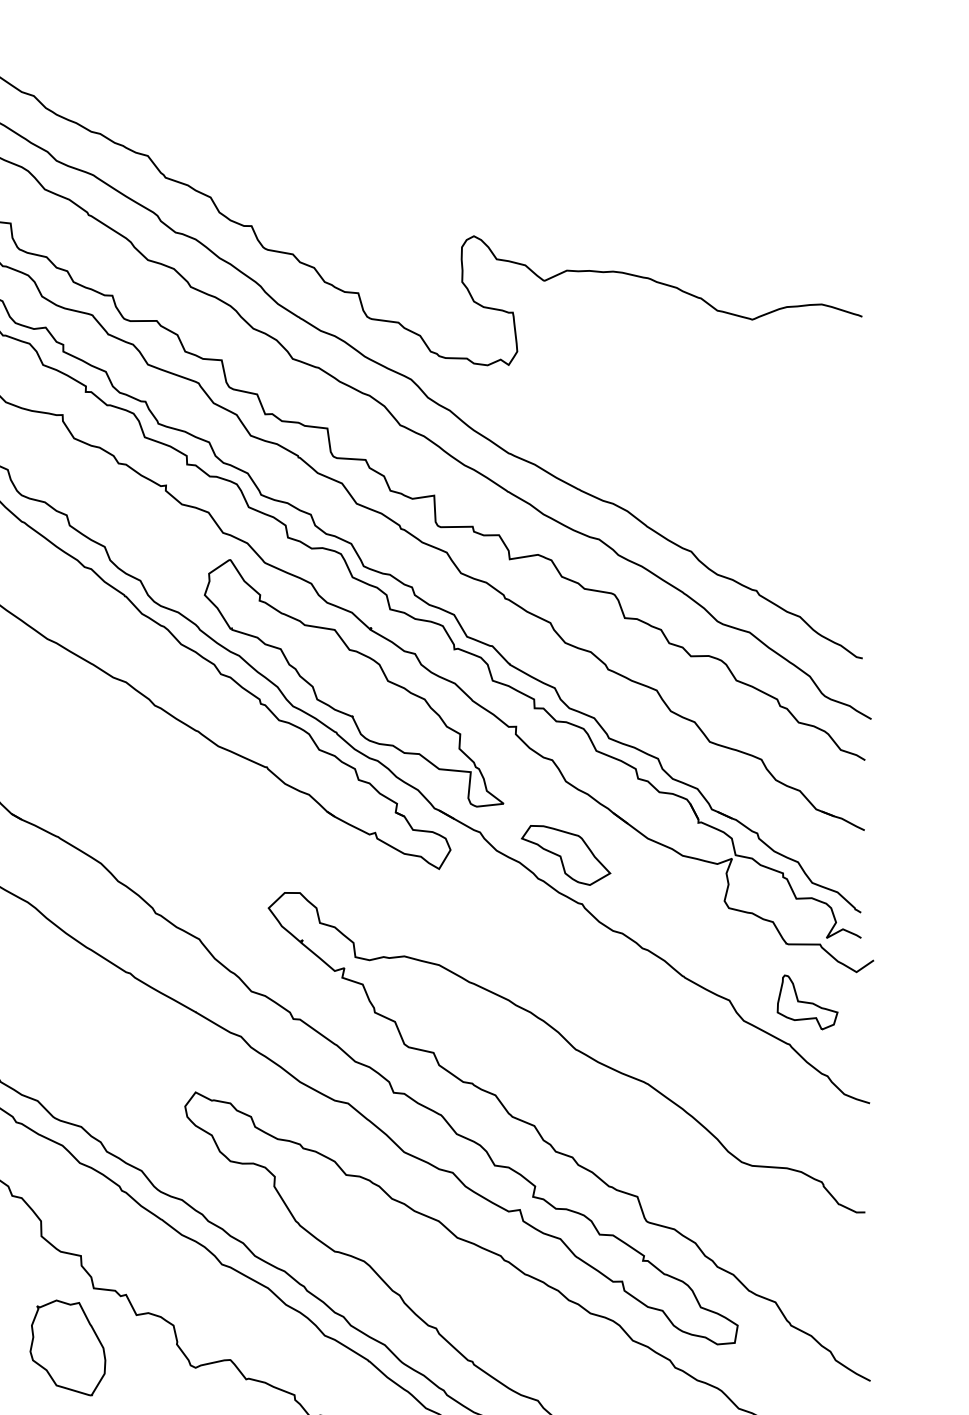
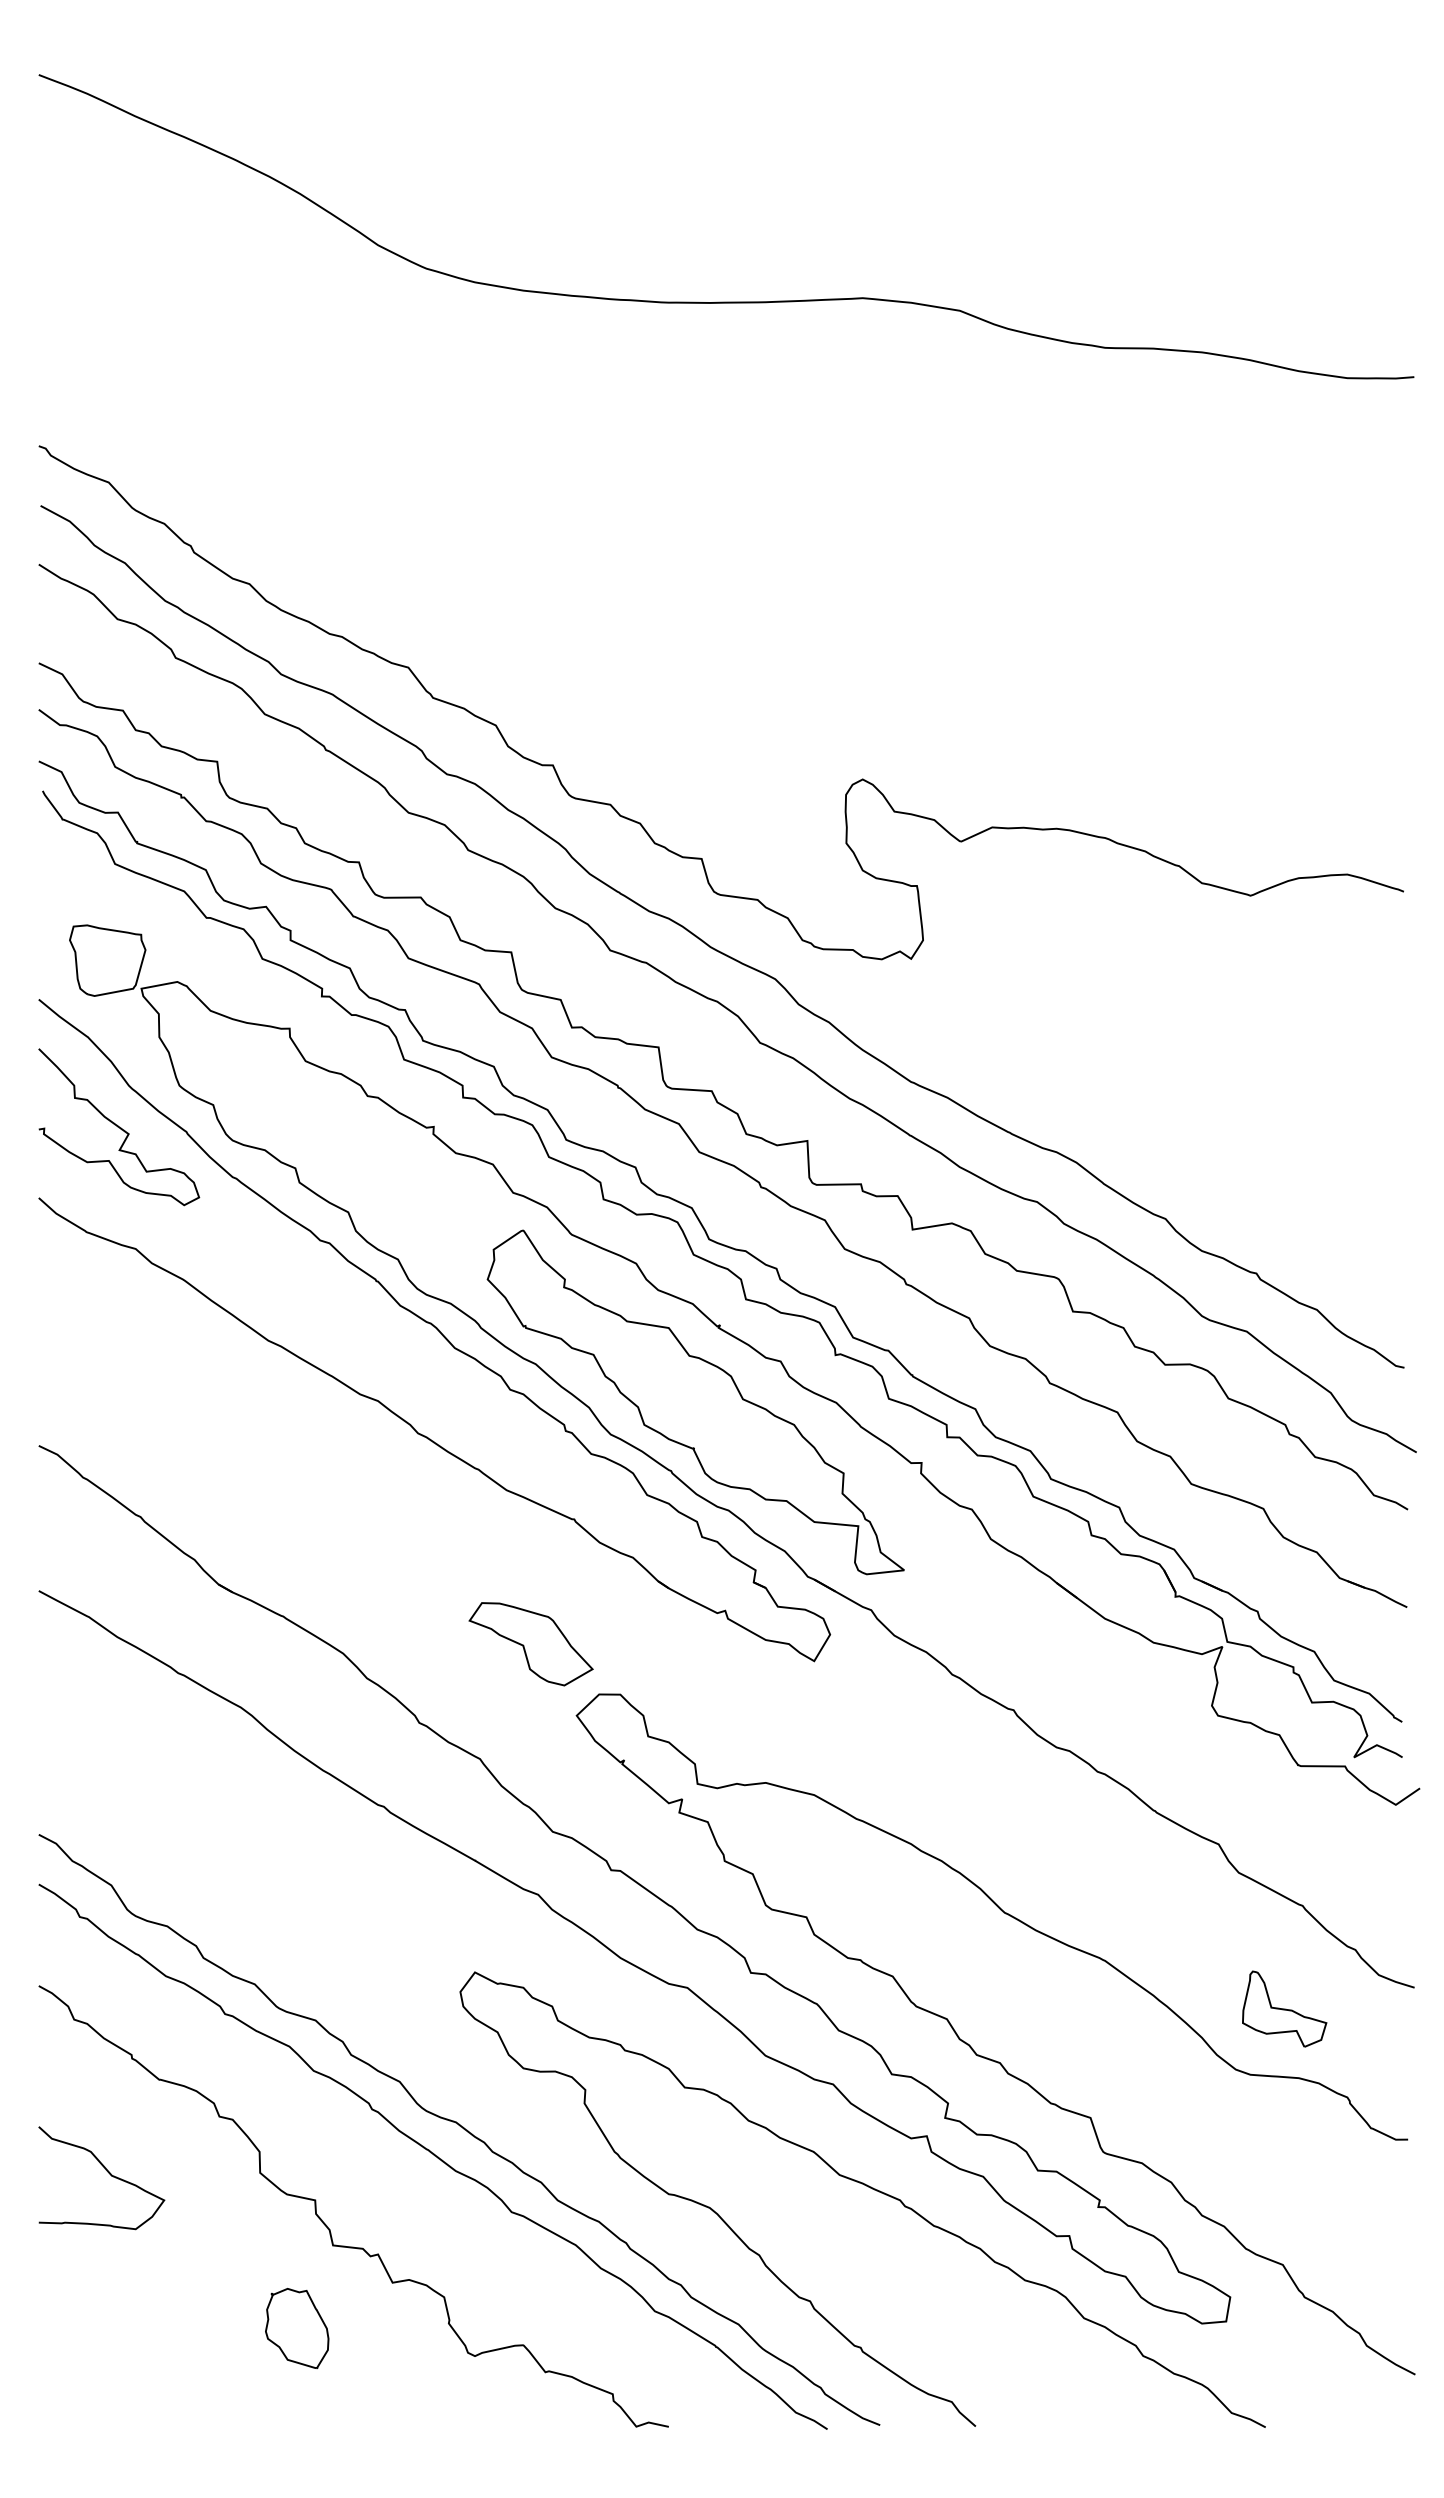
part: (565, 855) -> (530, 1644), moved
part: (807, 1002) -> (1284, 2008), moved
part: (68, 1347) -> (297, 2328), size x0.6

